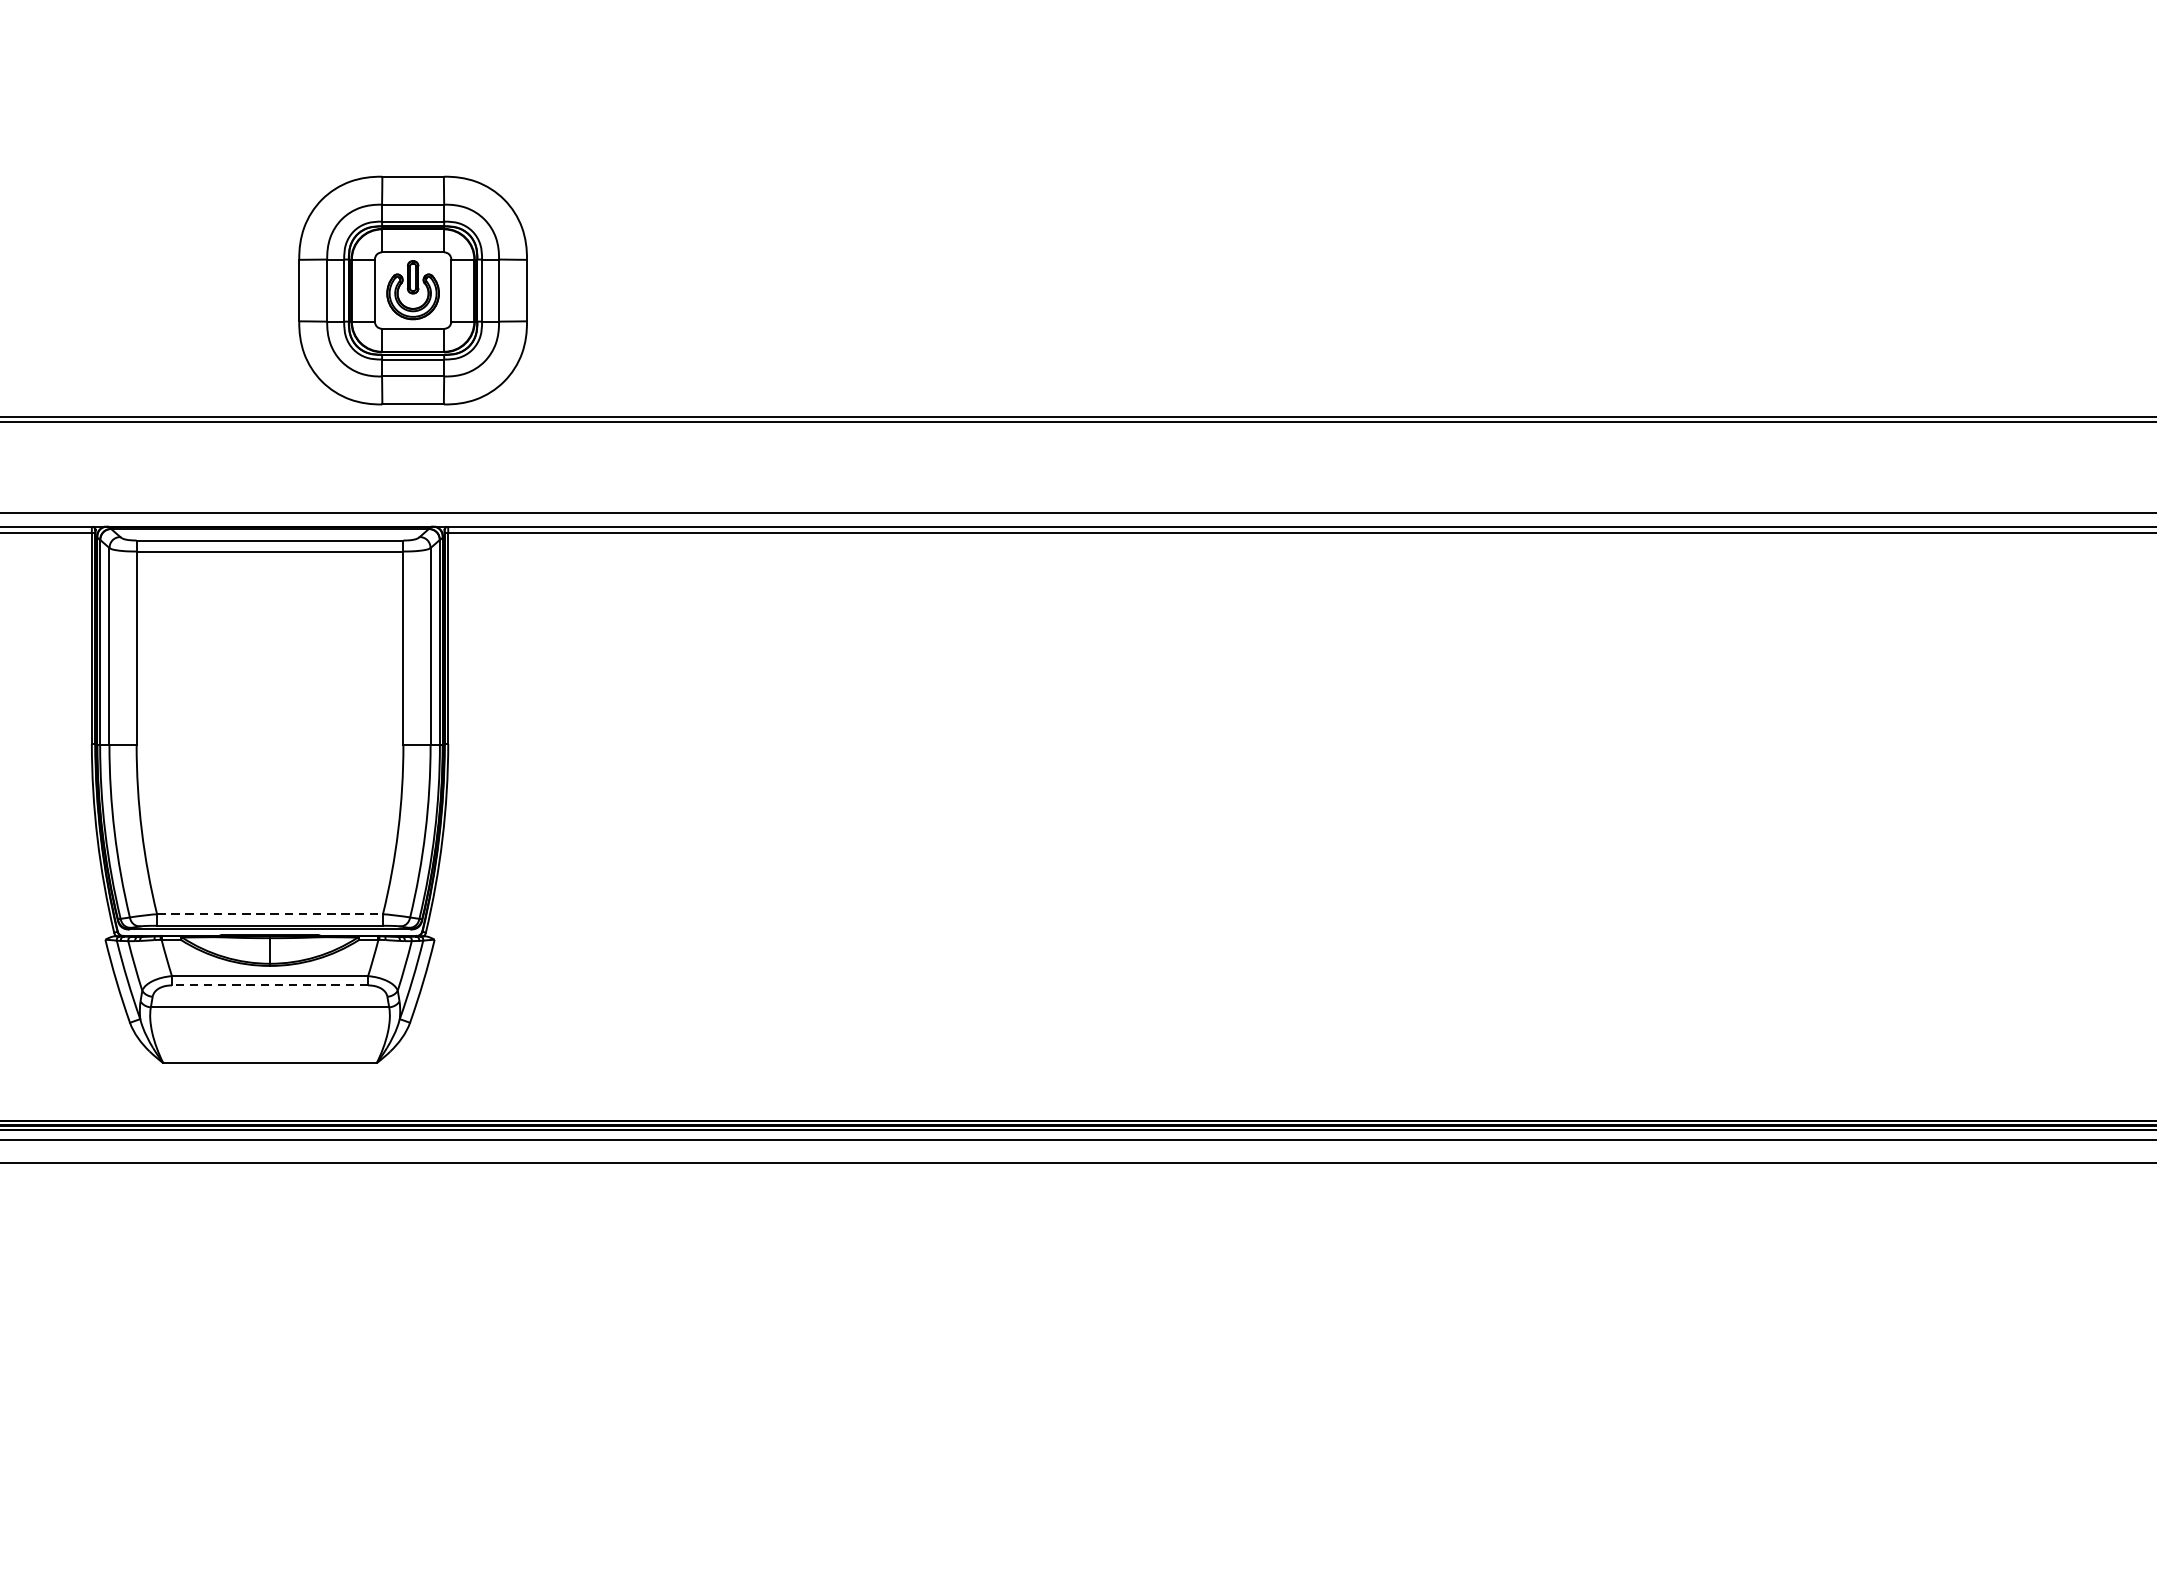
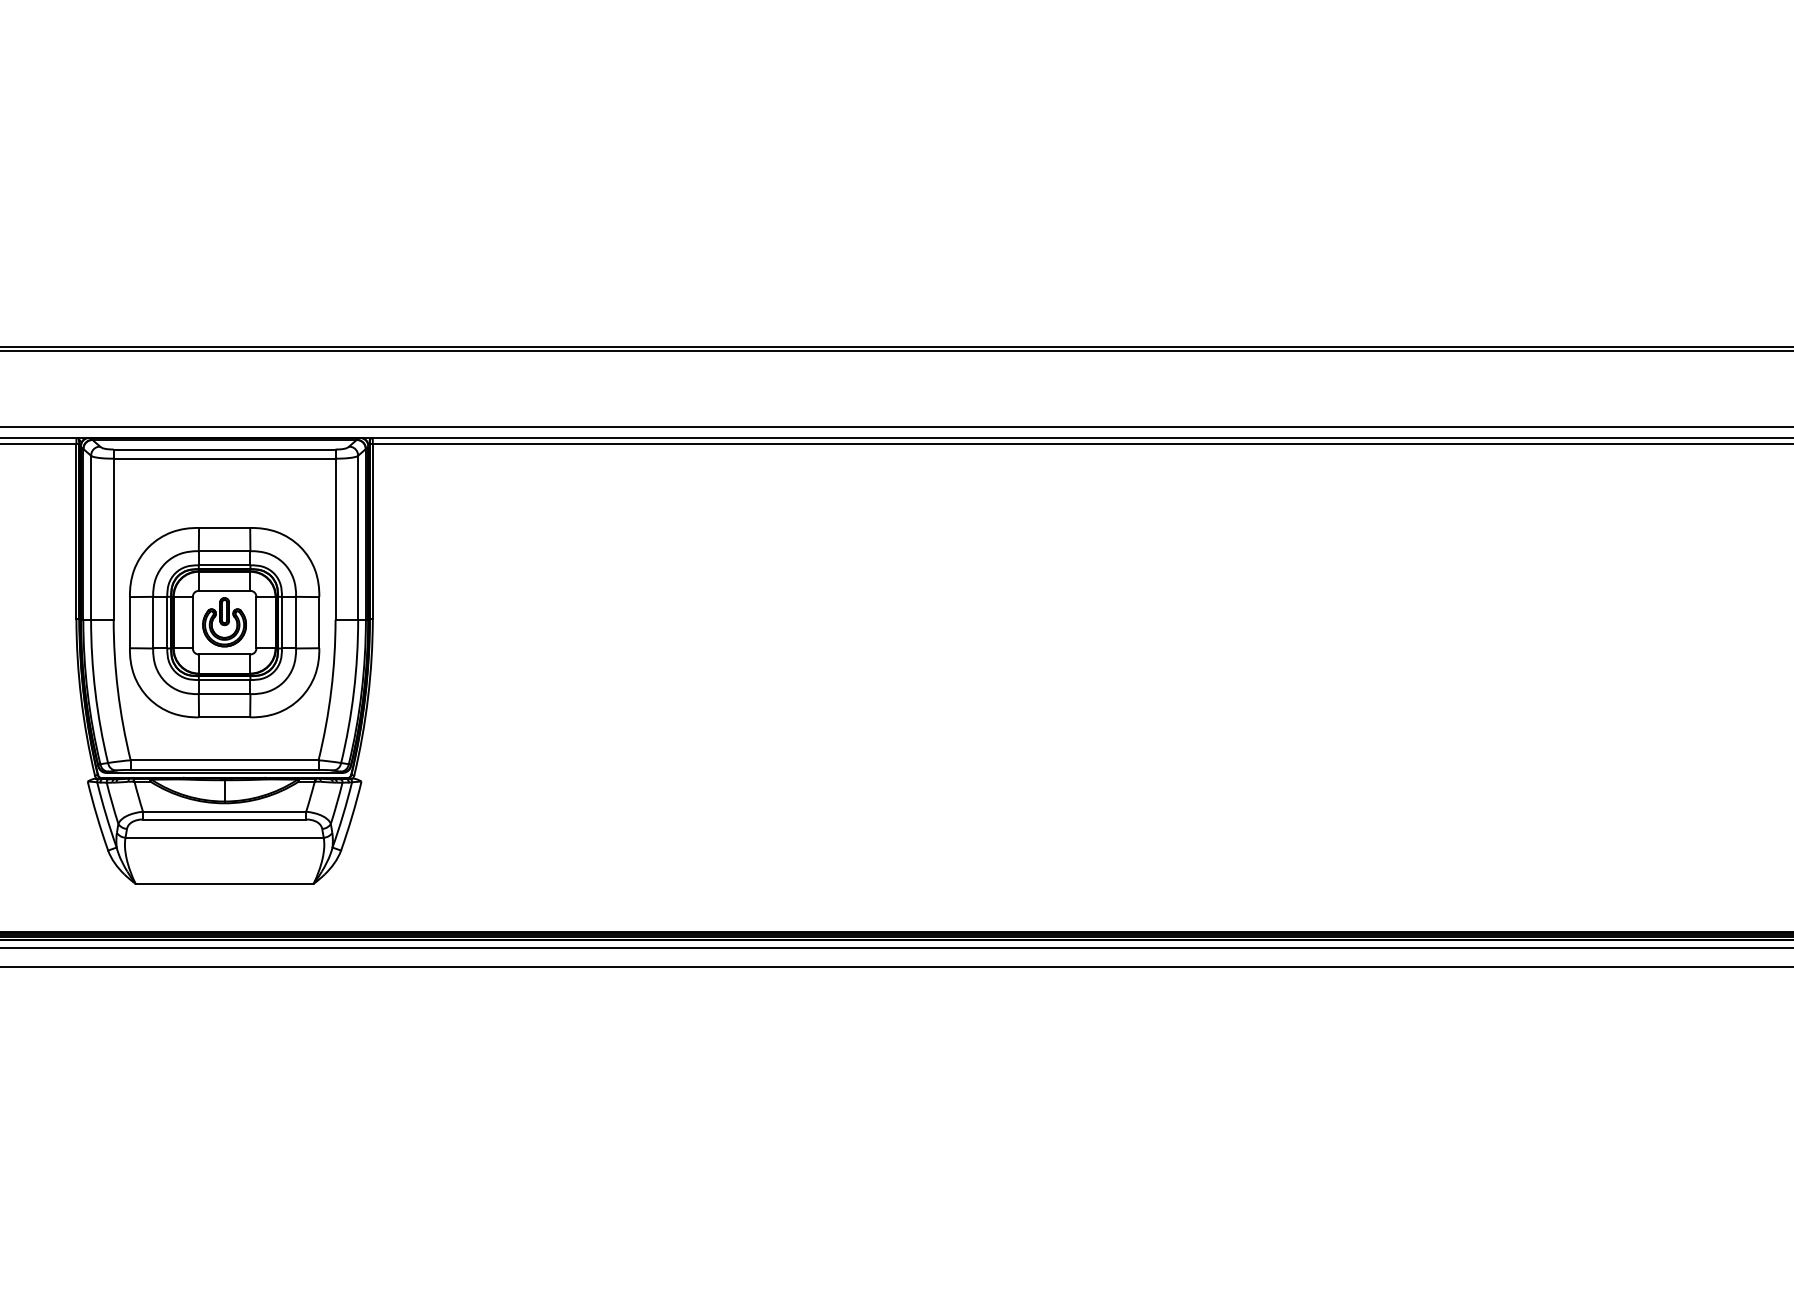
part: (412, 290) -> (224, 622), moved
line: (269, 914) -> (224, 760), dashed -> solid
line: (269, 985) -> (224, 819), dashed -> solid

